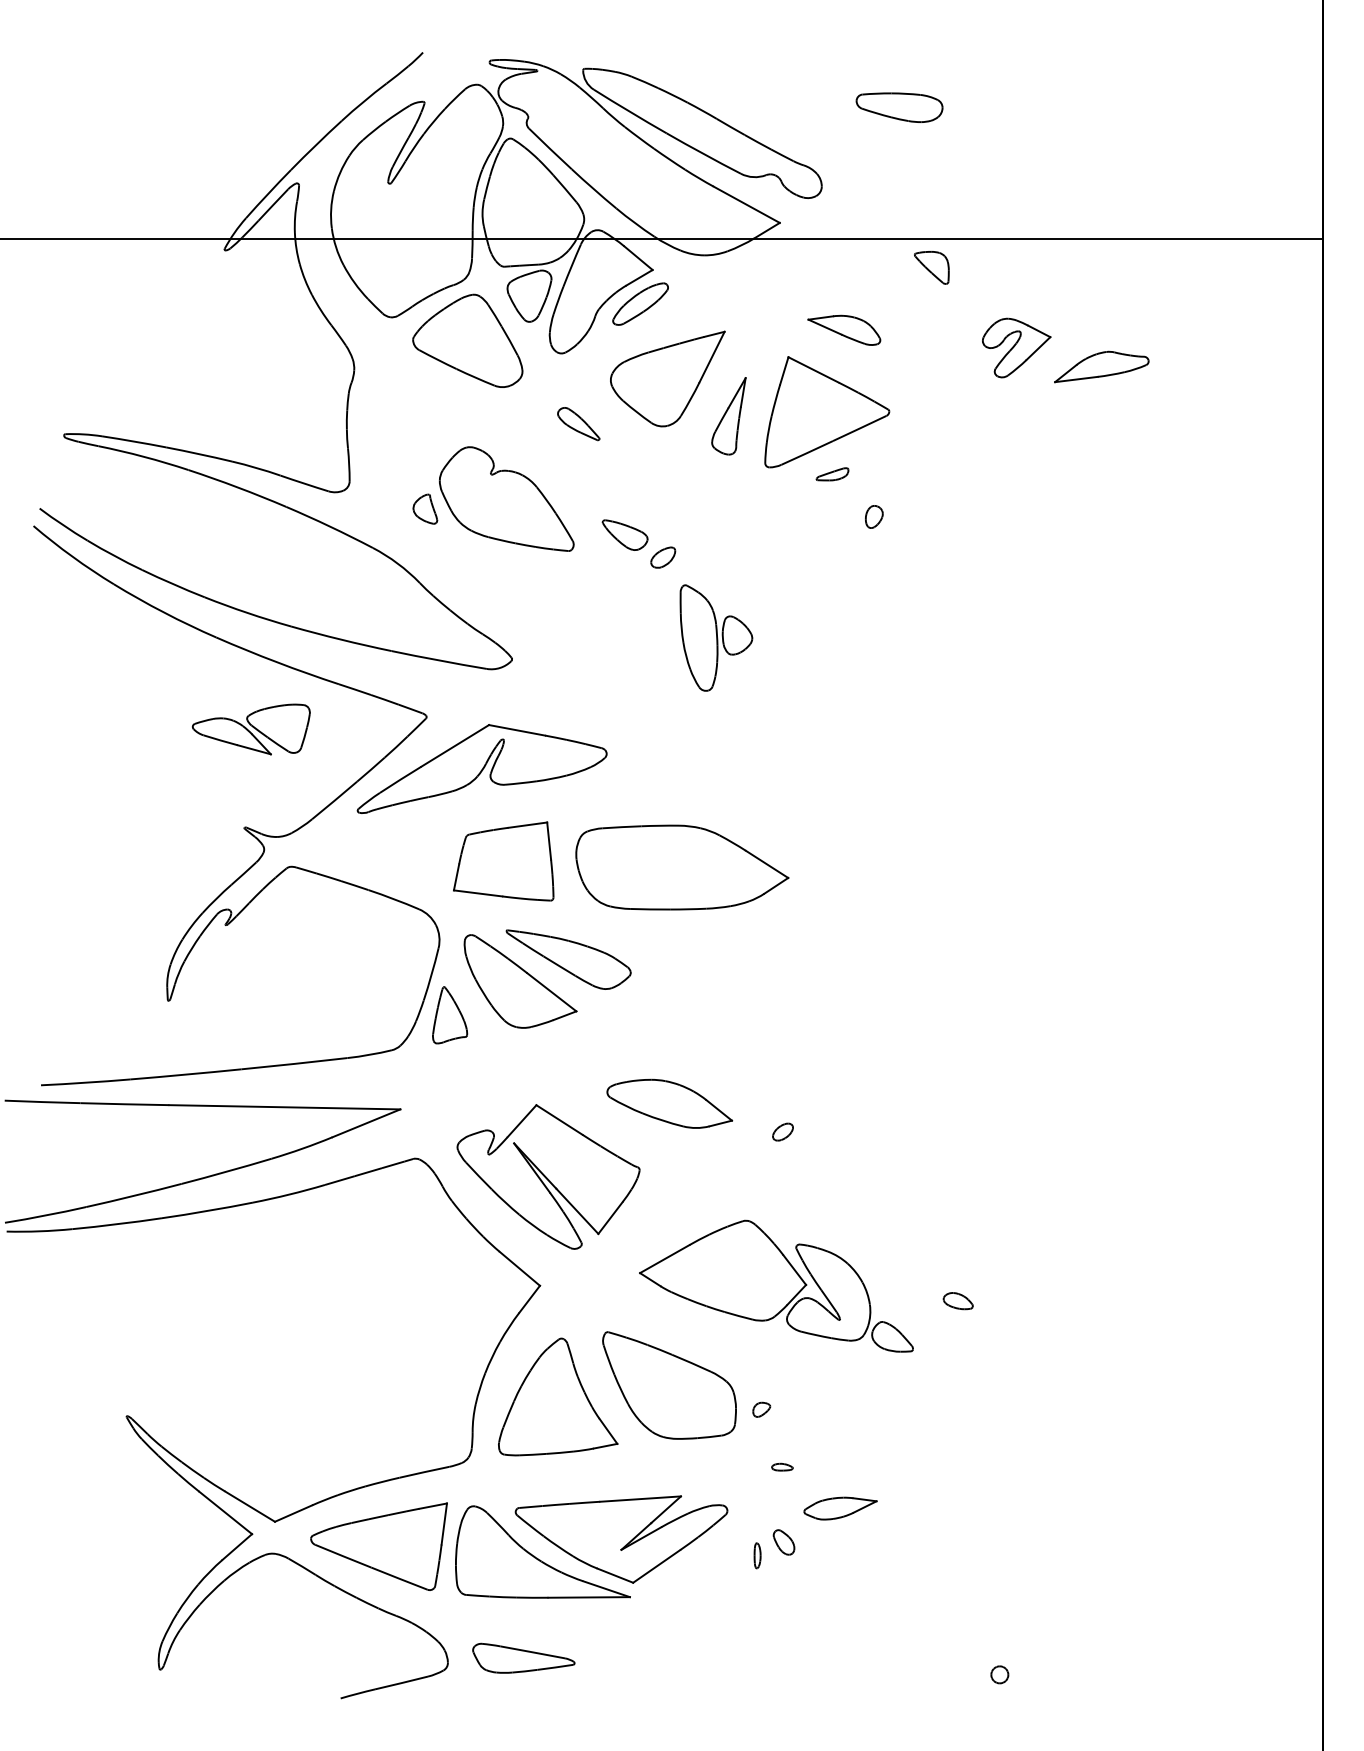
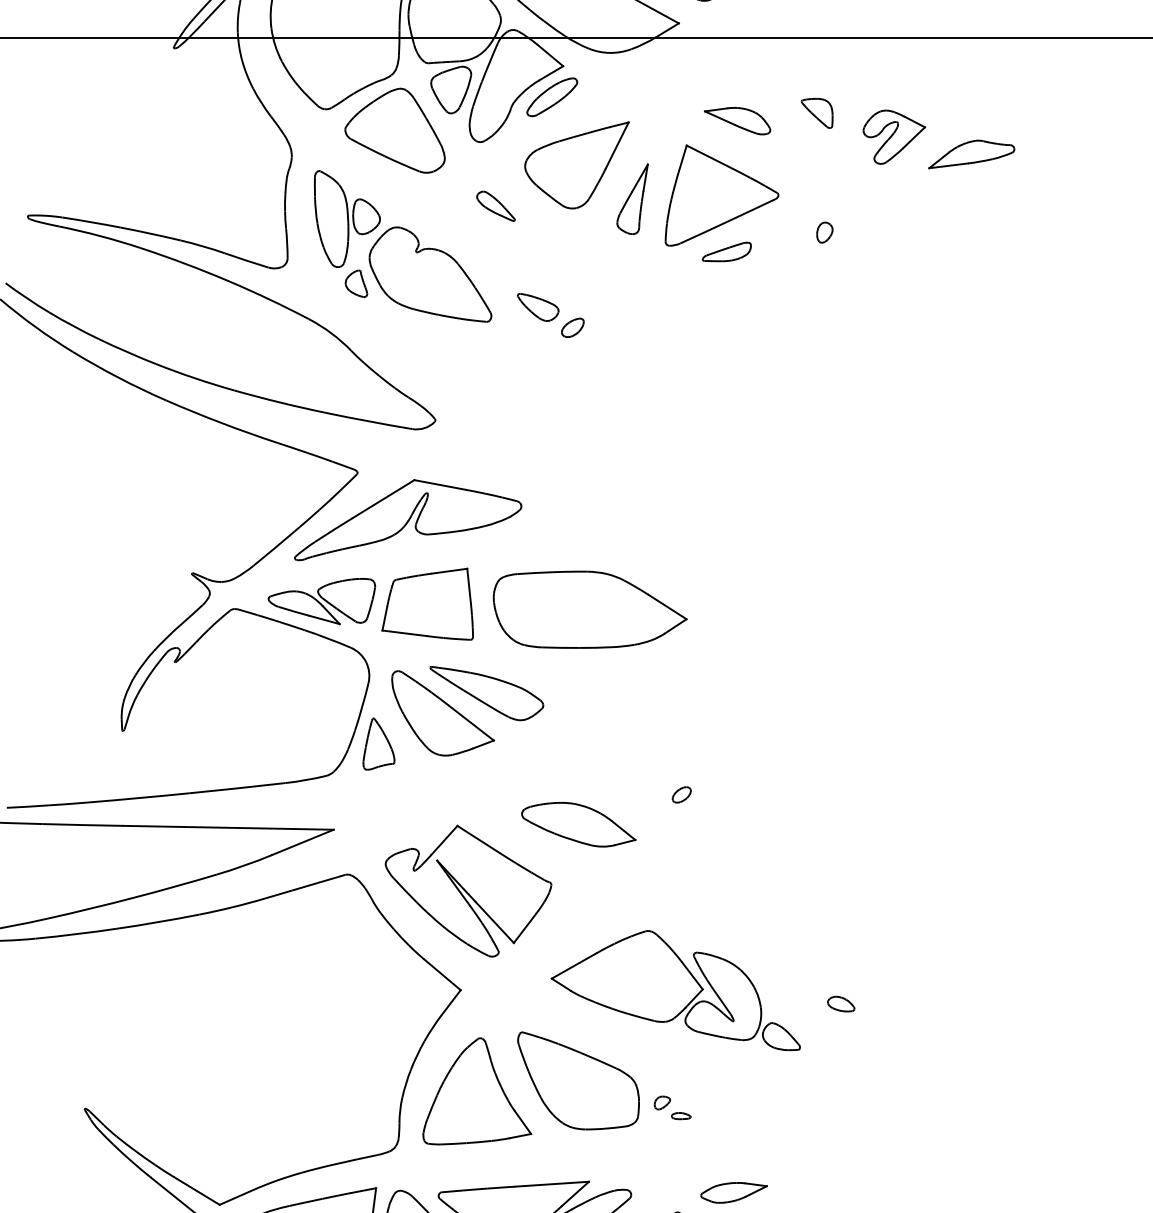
part: (931, 267) -> (816, 113), moved
part: (832, 474) -> (726, 252), size x1.67
part: (874, 516) -> (825, 232), moved
part: (716, 637) -> (347, 218), moved
part: (250, 729) -> (321, 601), moved
part: (782, 1131) -> (681, 794), moved
part: (782, 1466) -> (681, 1115), moved

